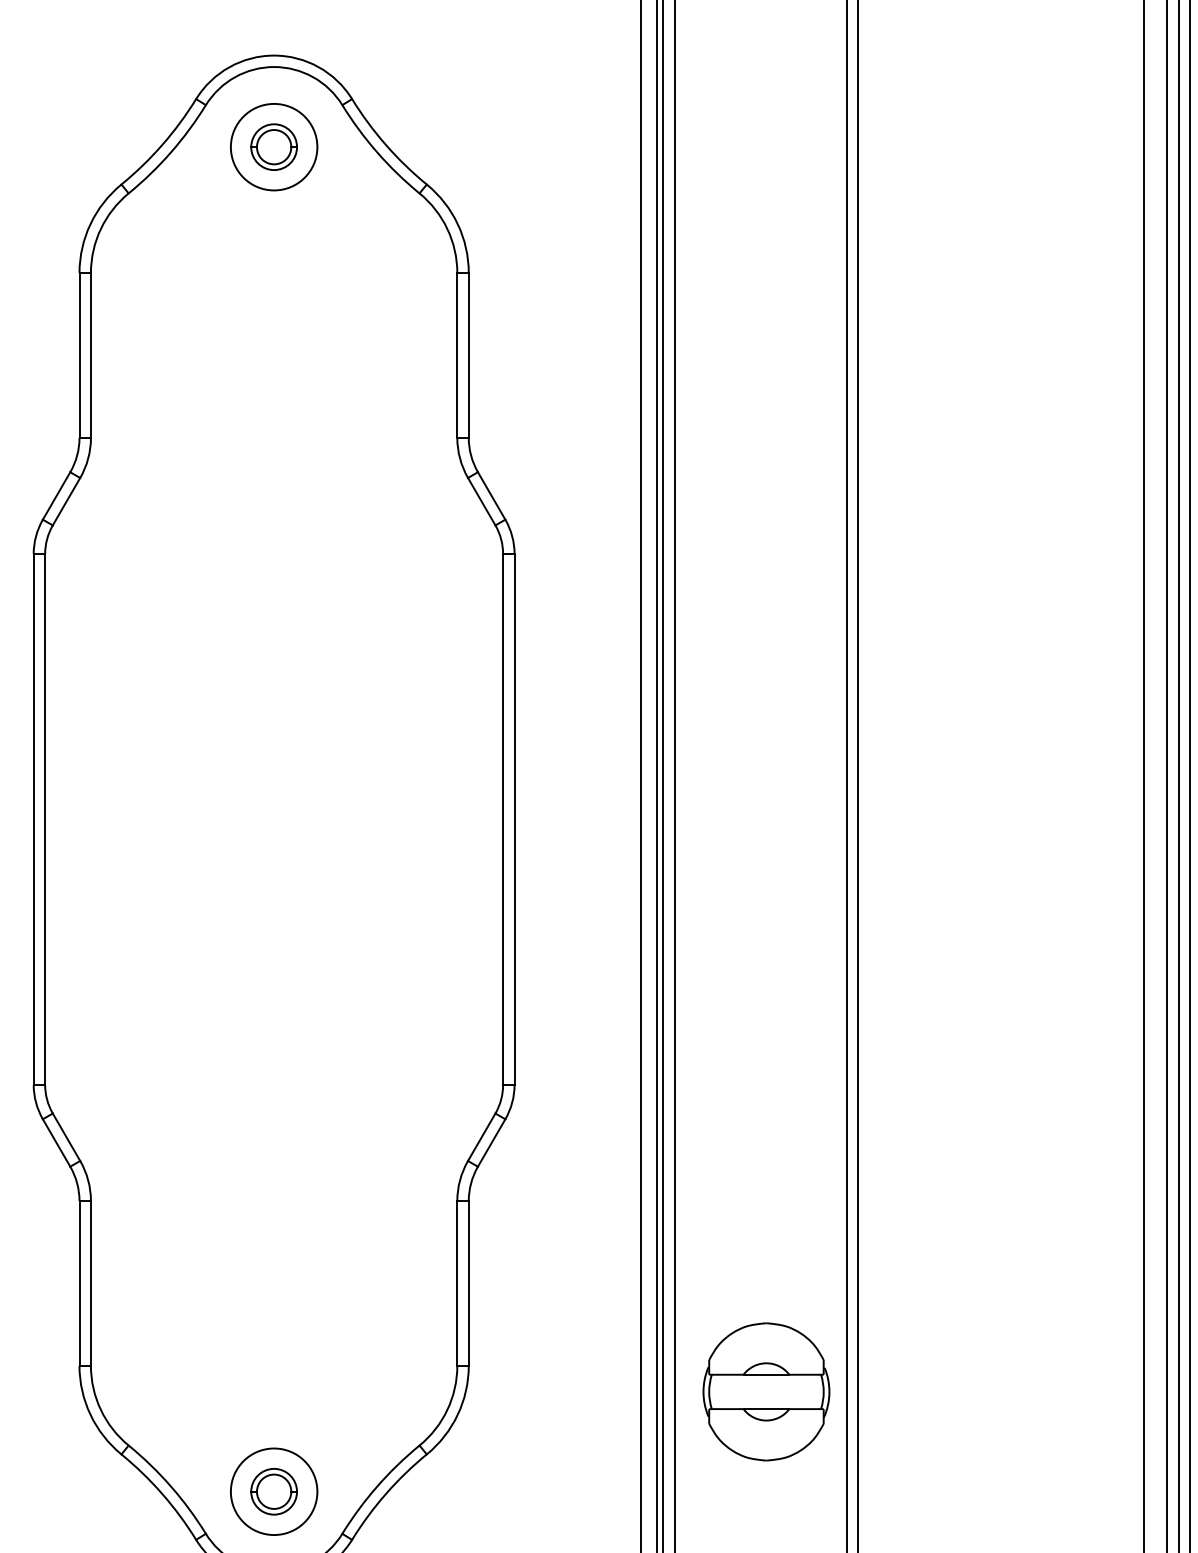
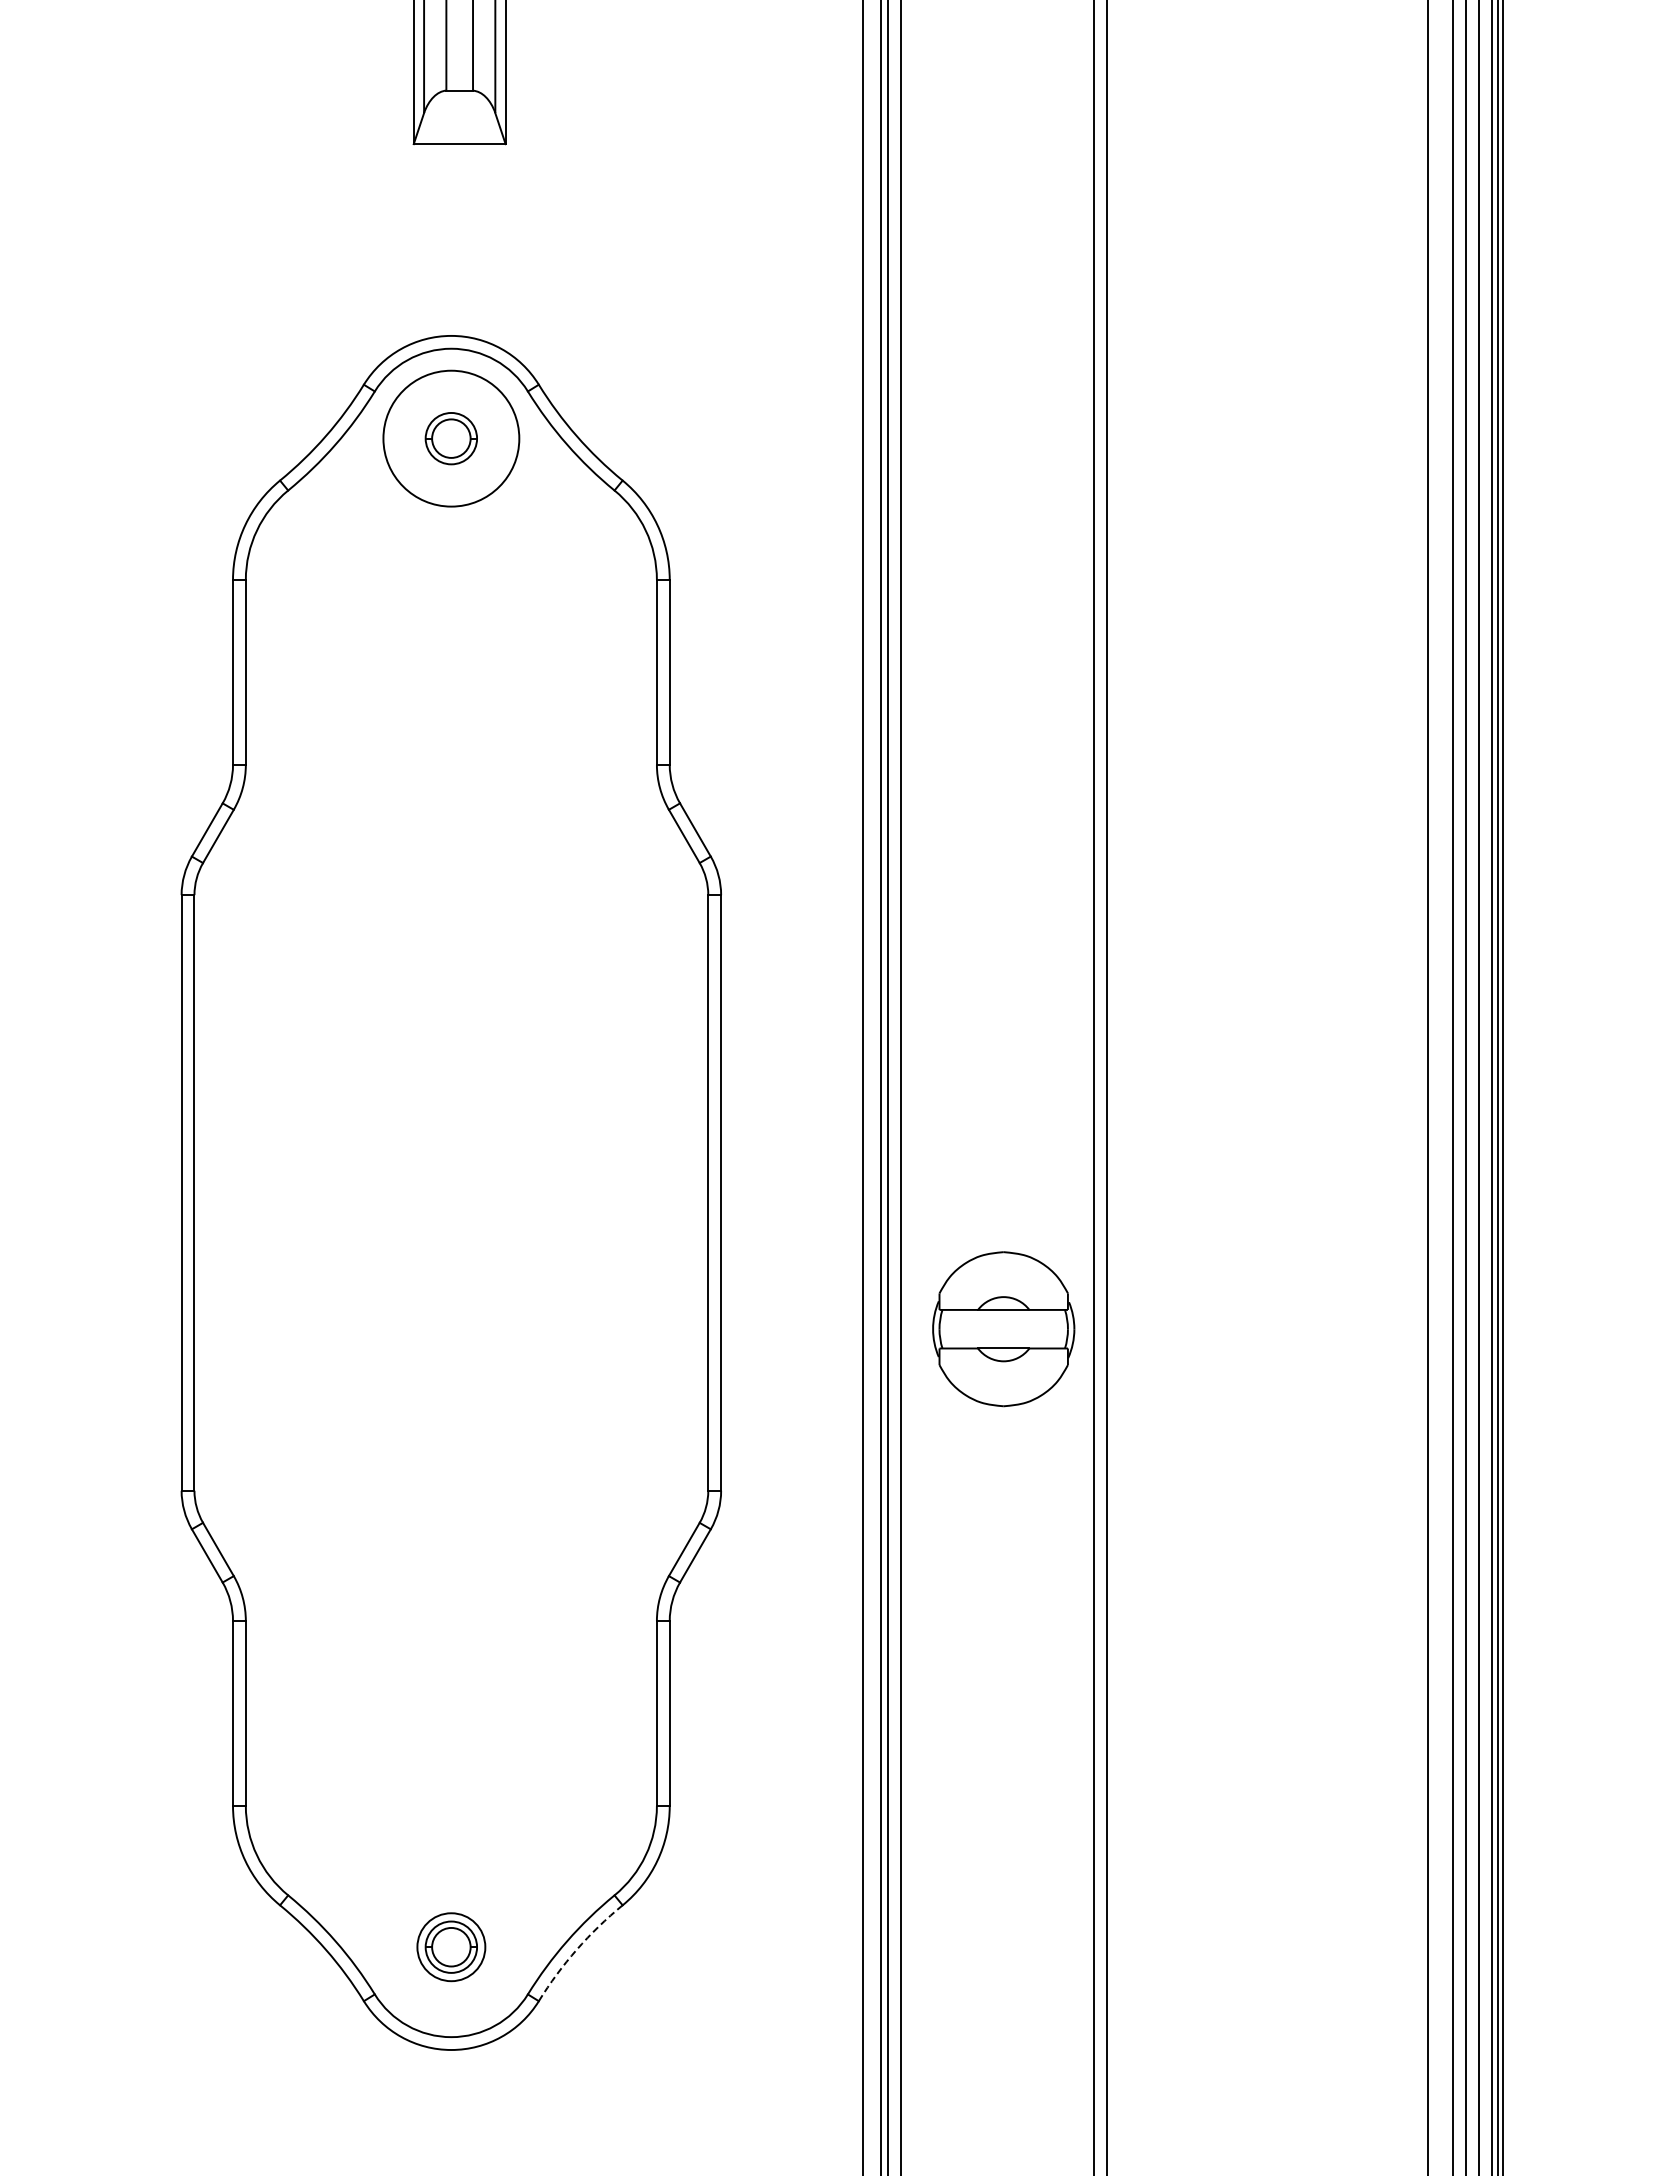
circle: (273, 147) -> (450, 438), size x1.4
part: (766, 1392) -> (1003, 1329), moved
circle: (273, 1491) -> (450, 1946), size x0.7
arc: (385, 1493) -> (576, 1949), solid -> dashed

